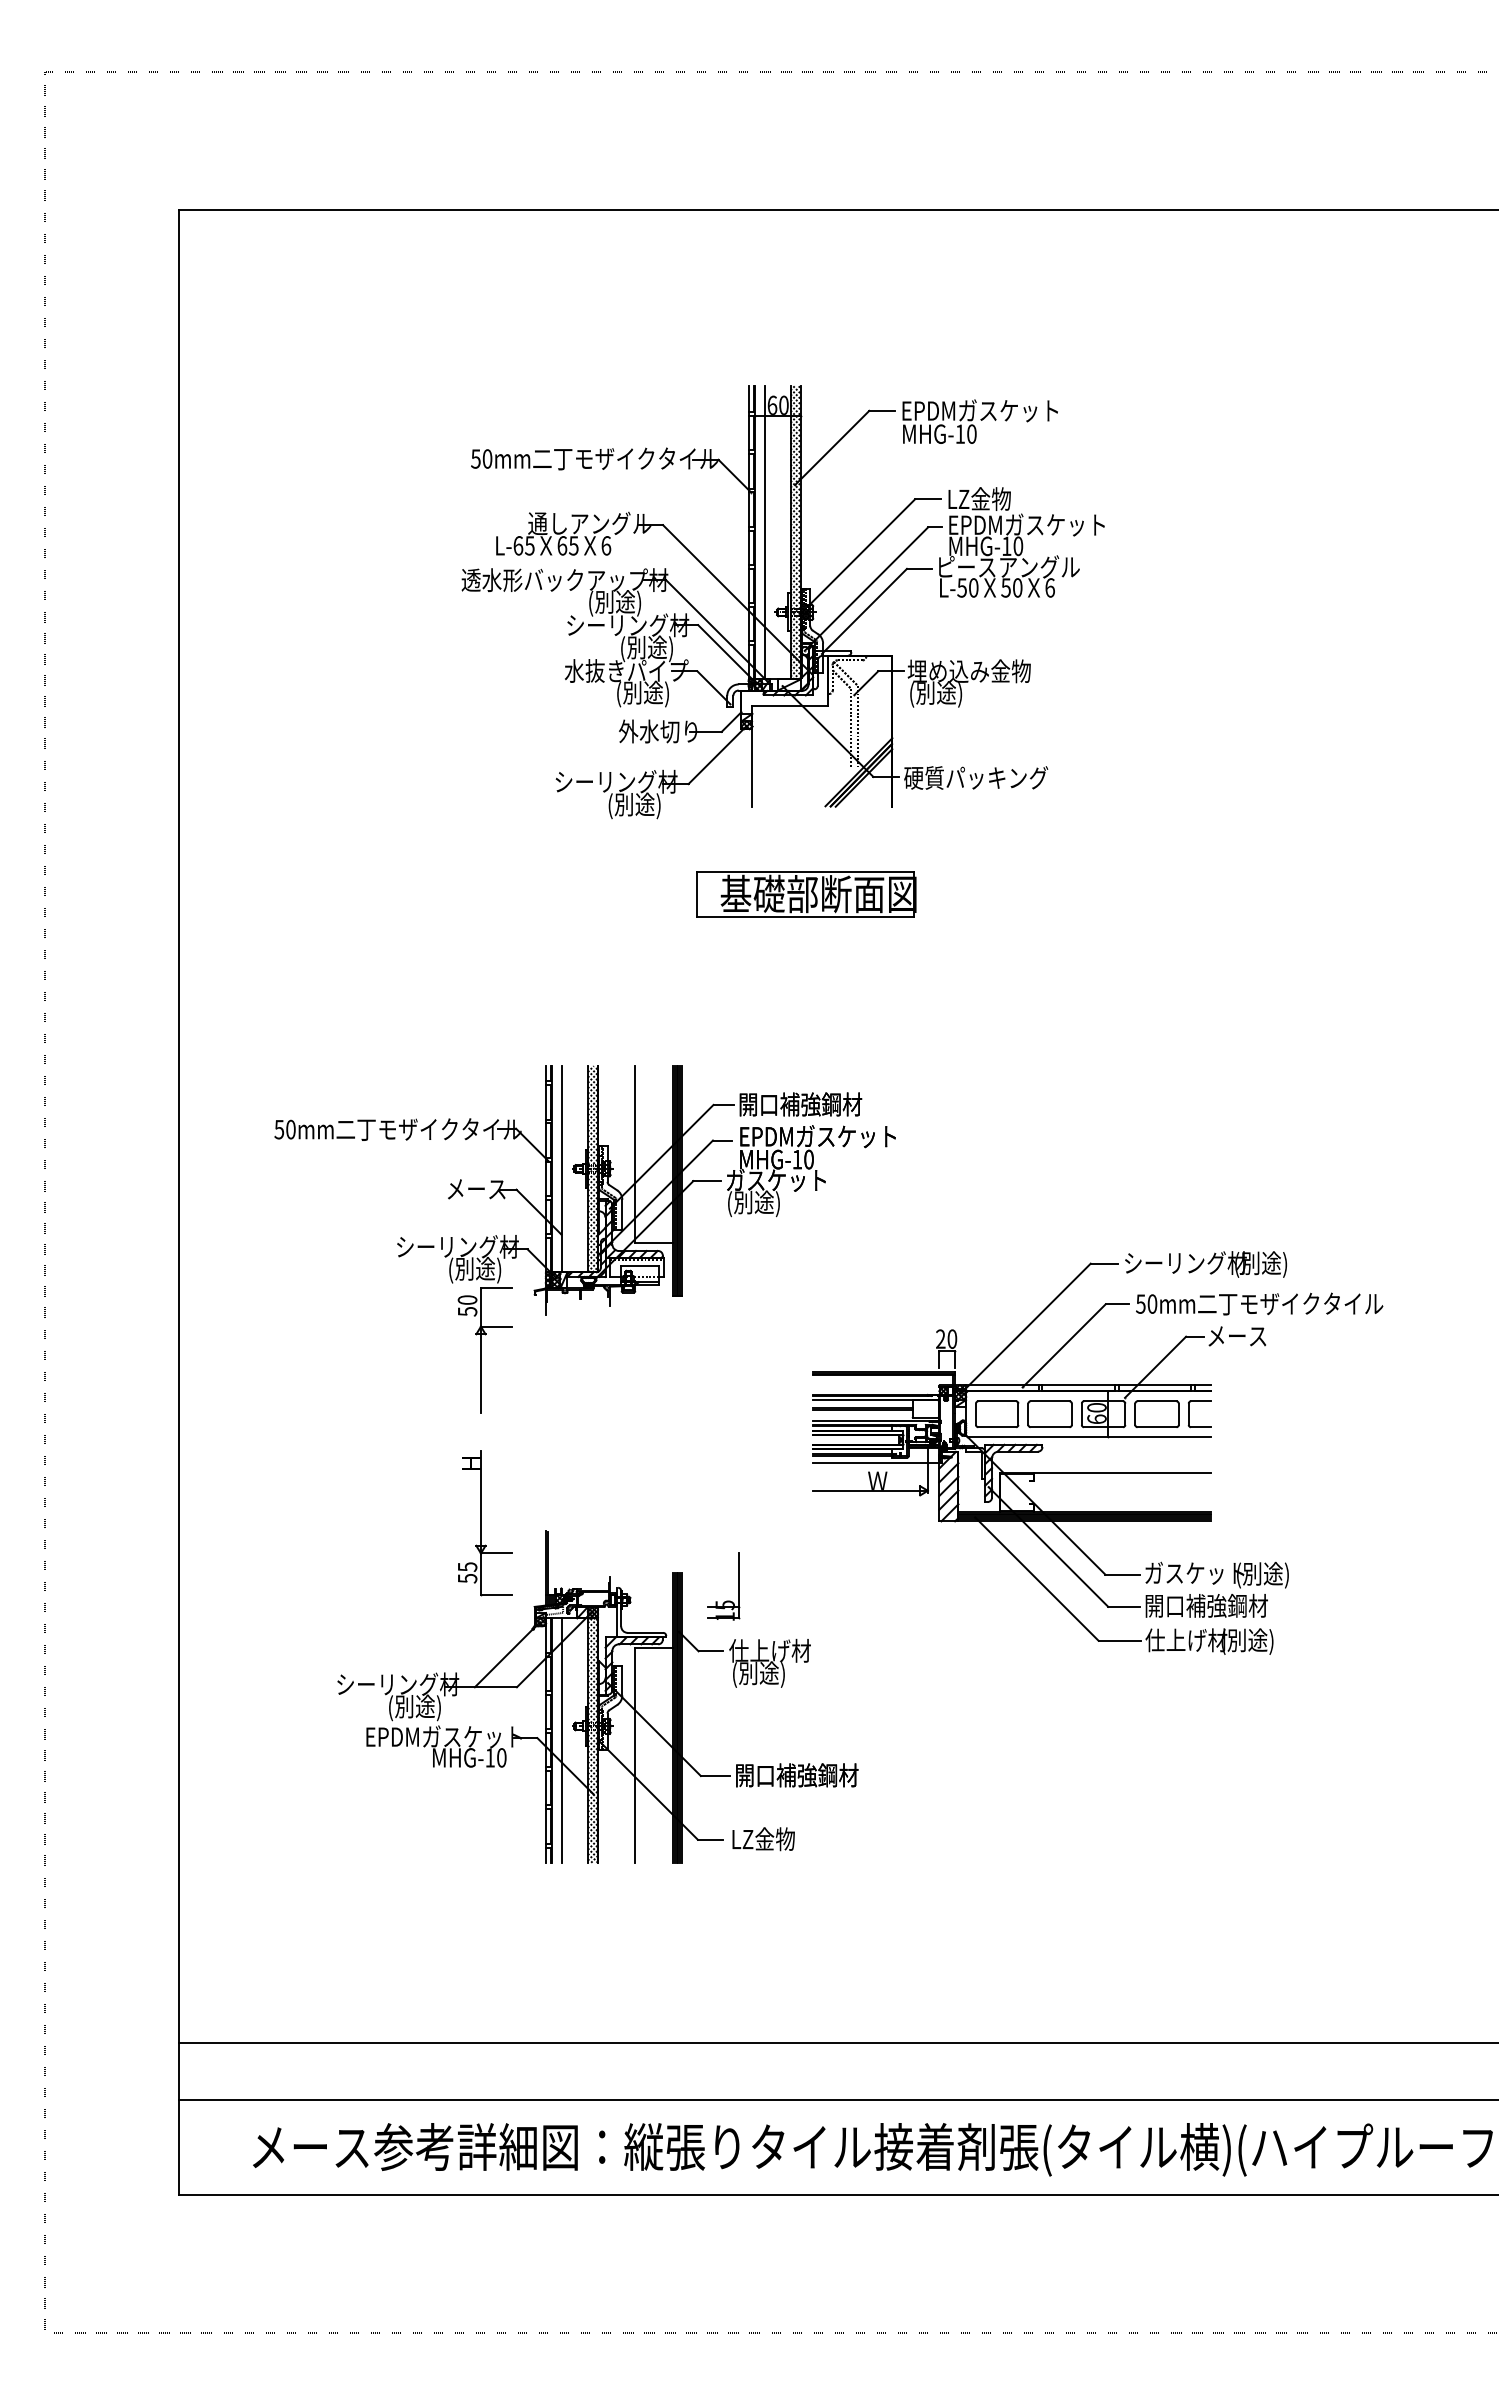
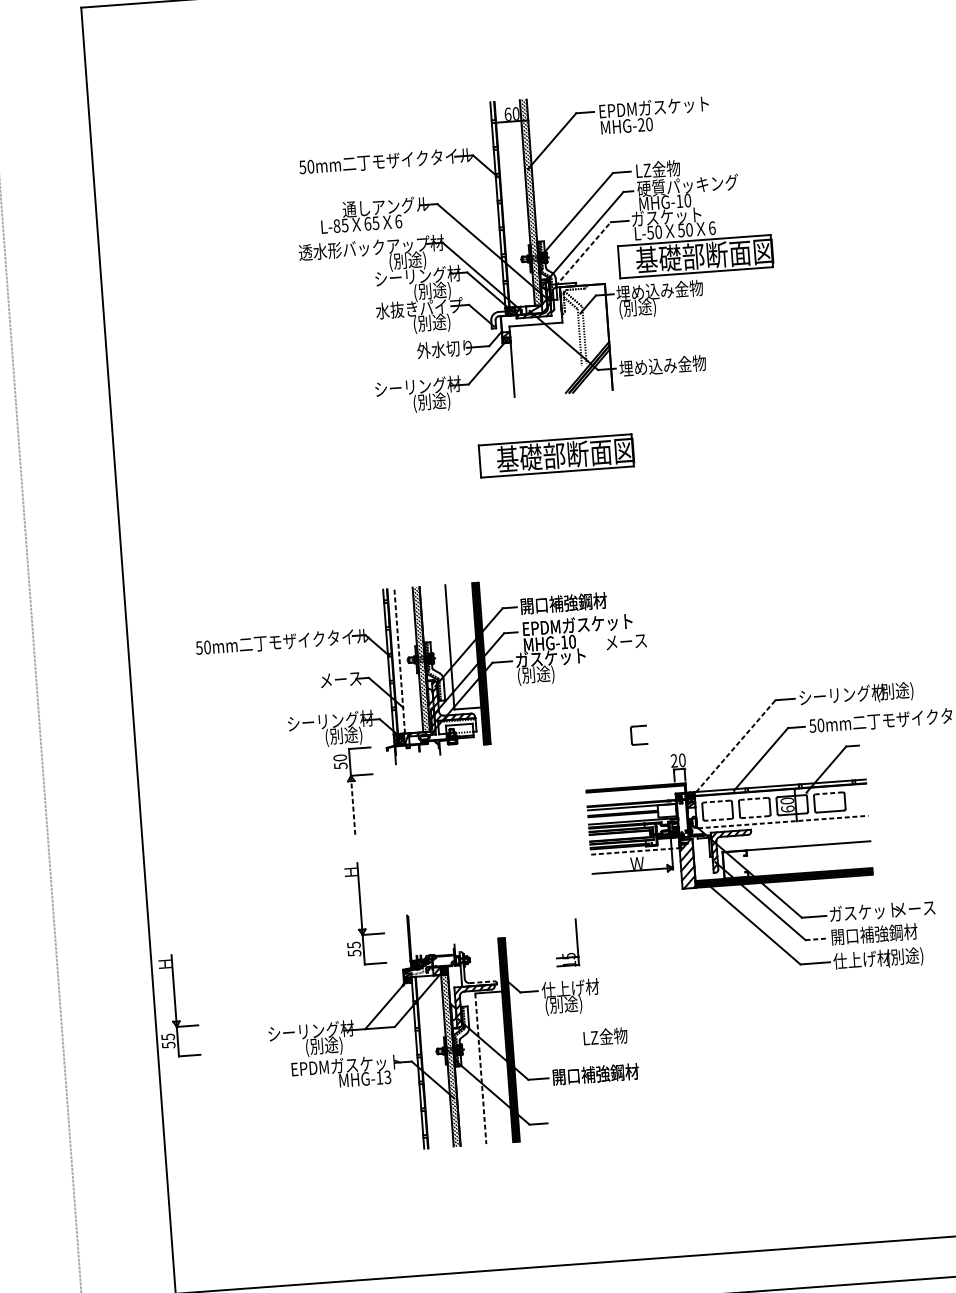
text: (960, 433) -> (641, 124), MHG-10 -> MHG-20
text: (1026, 524) -> (692, 184), EPDMガスケット -> 硬質パッキング
line: (764, 532) -> (508, 204), removed
text: (518, 545) -> (337, 225), L-65 -> L-85
text: (1008, 566) -> (681, 215), ピースアングル -> ガスケット
line: (864, 611) -> (583, 254), solid -> dashed
part: (1024, 626) -> (696, 256), added
text: (976, 777) -> (670, 365), 硬質パッキング -> 埋め込み金物
line: (562, 1168) -> (400, 660), solid -> dashed
line: (1025, 1328) -> (733, 749), solid -> dashed
text: (1236, 1336) -> (625, 641), moved
line: (480, 1370) -> (352, 806), solid -> dashed
line: (997, 1401) -> (717, 801), solid -> dashed
line: (1049, 1401) -> (753, 799), solid -> dashed
line: (1156, 1401) -> (828, 793), solid -> dashed
part: (1189, 1414) -> (631, 736), moved
line: (997, 1427) -> (718, 819), solid -> dashed
line: (1049, 1427) -> (755, 817), solid -> dashed
line: (1089, 1437) -> (783, 822), solid -> dashed
line: (876, 1463) -> (635, 851), solid -> dashed
text: (1266, 1574) -> (914, 909), (別途) -> メース
part: (726, 1600) -> (569, 952), moved
line: (1124, 1606) -> (816, 939), solid -> dashed
line: (645, 1632) -> (482, 981), solid -> dashed
part: (212, 1634) -> (178, 1005), added
line: (562, 1740) -> (429, 1062), removed
line: (634, 1755) -> (480, 1068), solid -> dashed
text: (501, 1757) -> (387, 1077), MHG-10 -> MHG-13
text: (763, 1839) -> (605, 1037), moved

